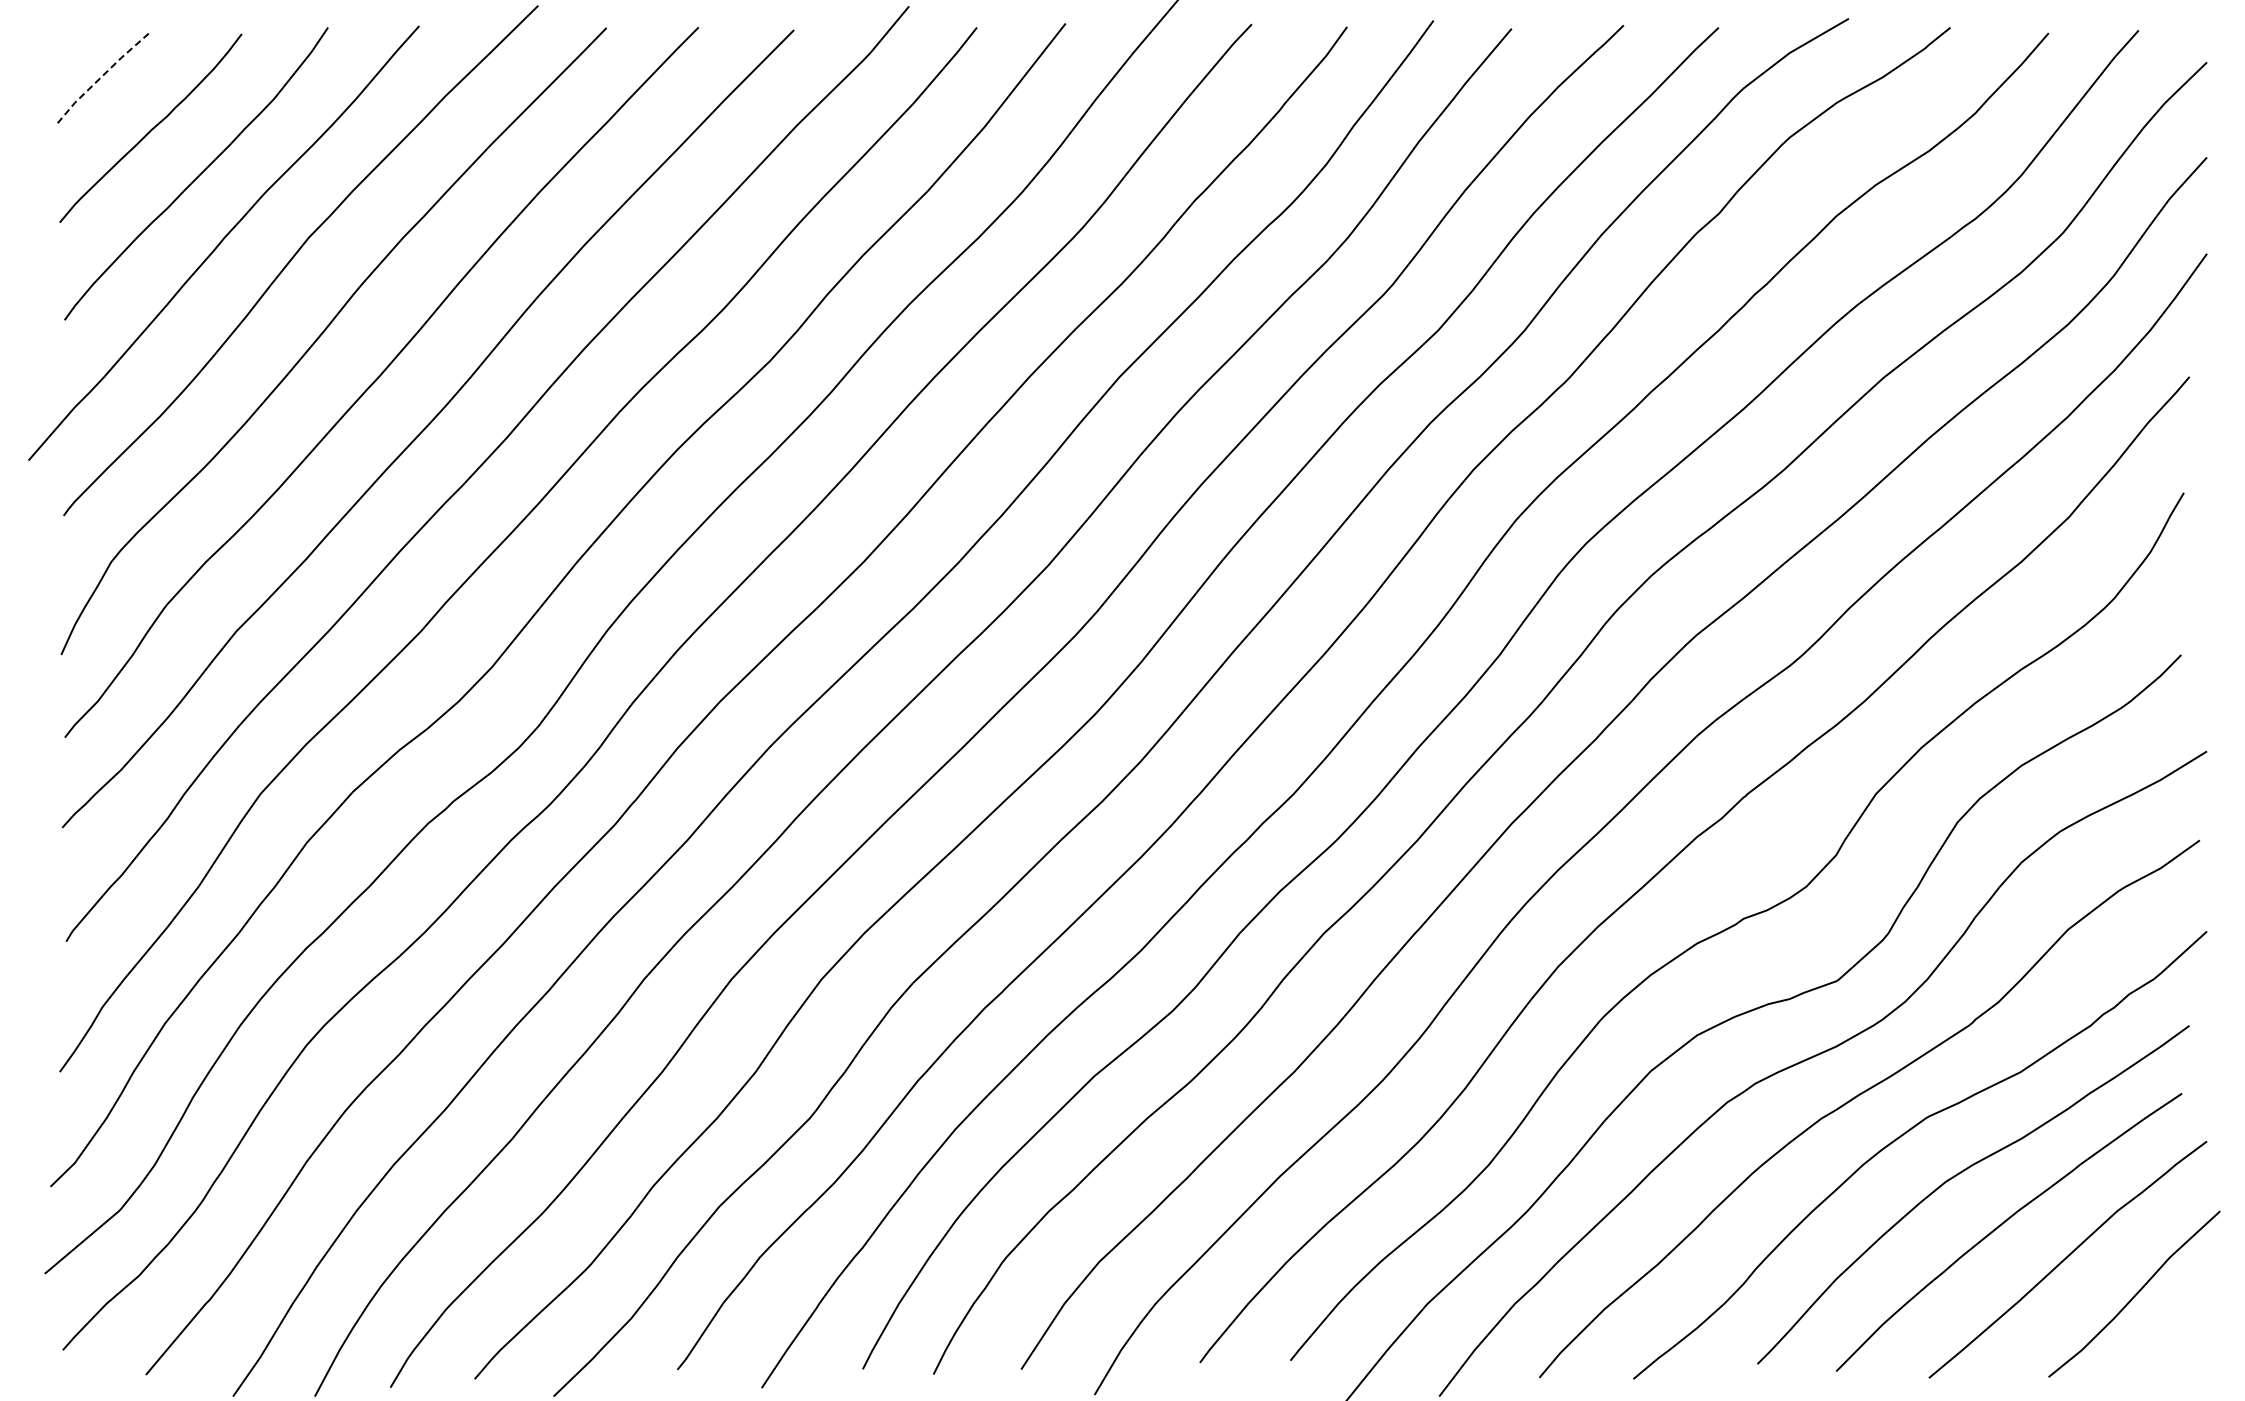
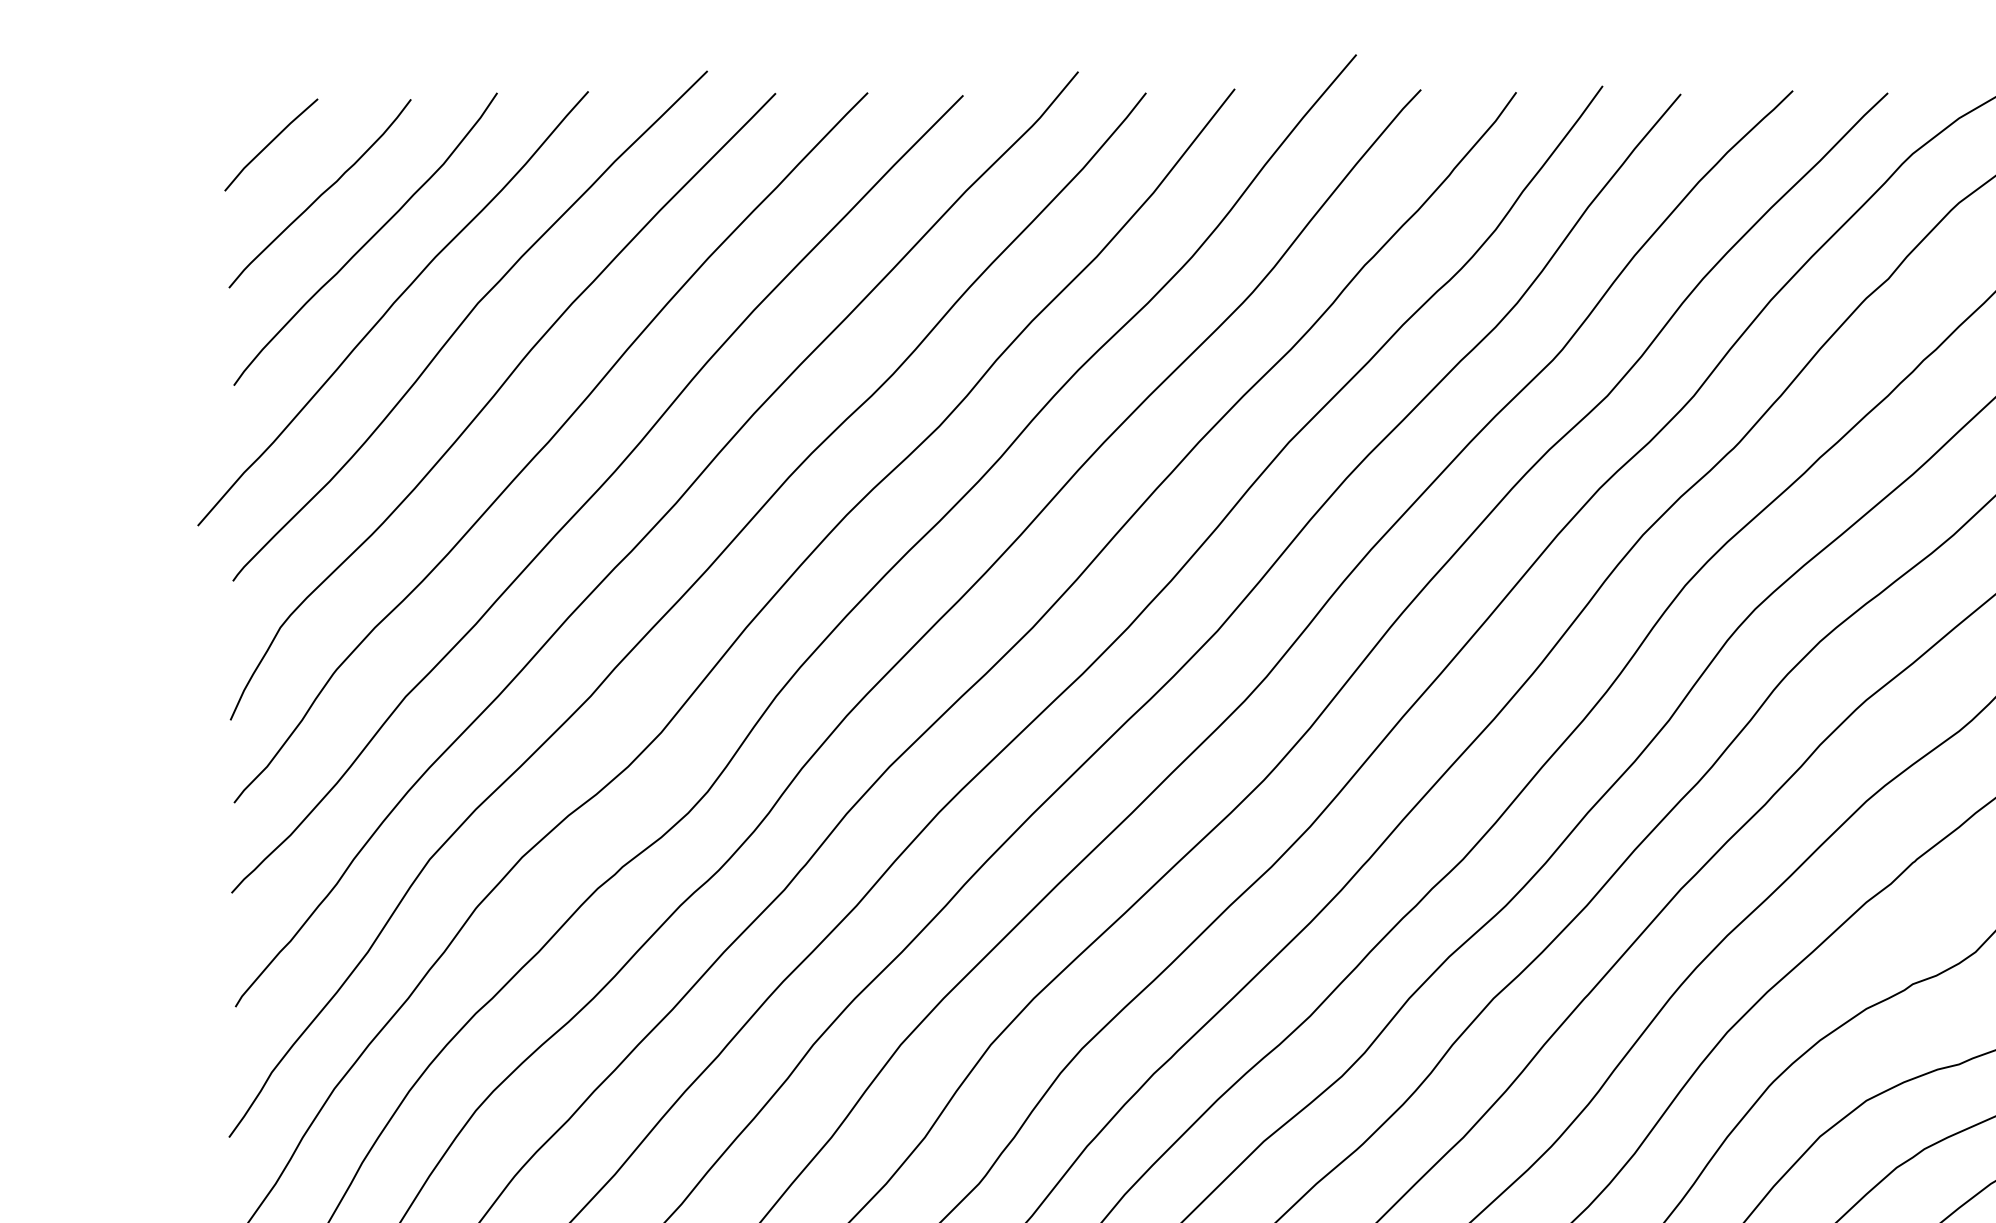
line: (100, 78) -> (269, 143), dashed -> solid

